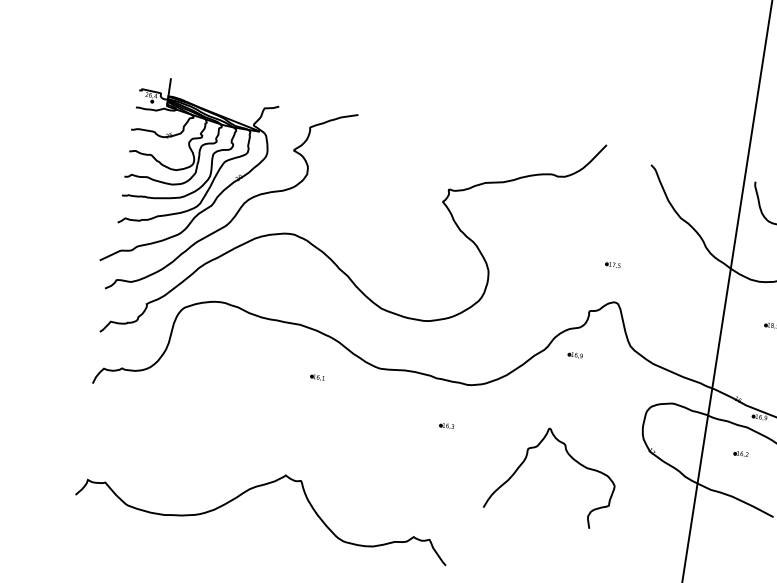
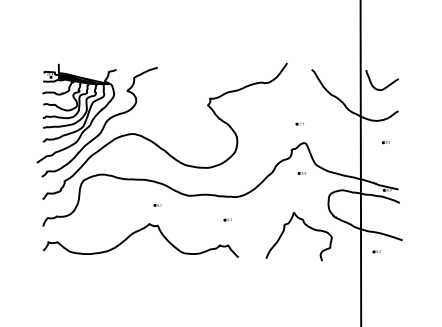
part: (574, 355) -> (301, 173), moved
part: (740, 453) -> (376, 251), moved
curve: (571, 460) -> (307, 227), moved
curve: (260, 487) -> (137, 232), moved

